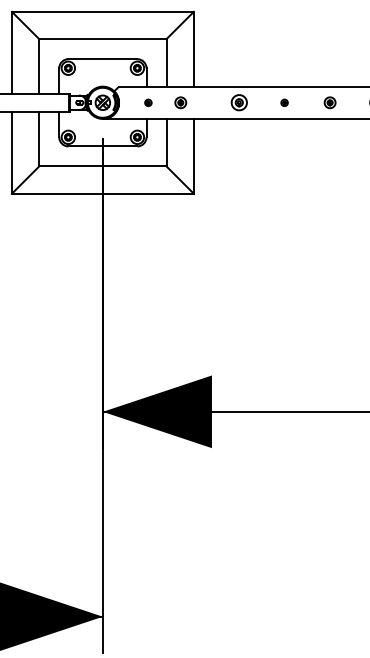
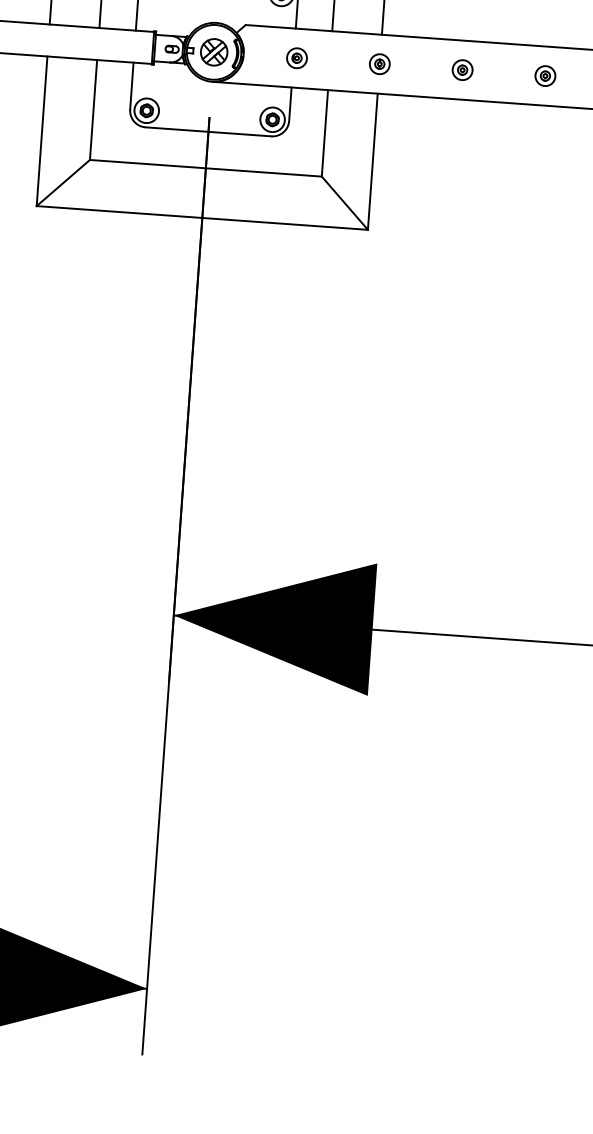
part: (148, 102) -> (297, 57), size x1.67
part: (180, 102) -> (379, 63), moved
part: (238, 102) -> (461, 69), size x0.71
part: (284, 102) -> (545, 75), size x1.67

